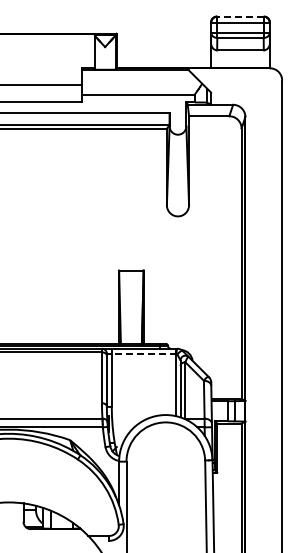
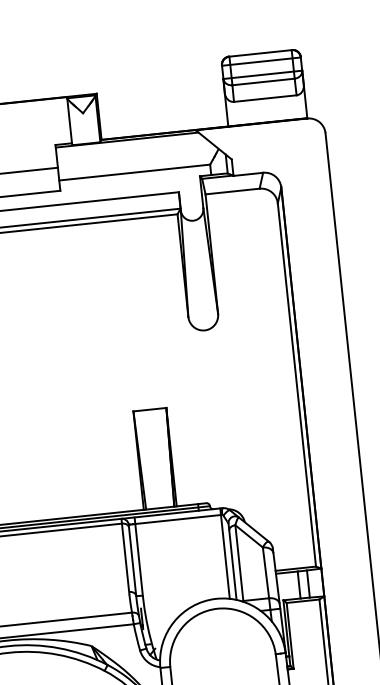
line: (240, 16) -> (260, 53), dashed -> solid
line: (142, 353) -> (176, 519), dashed -> solid

